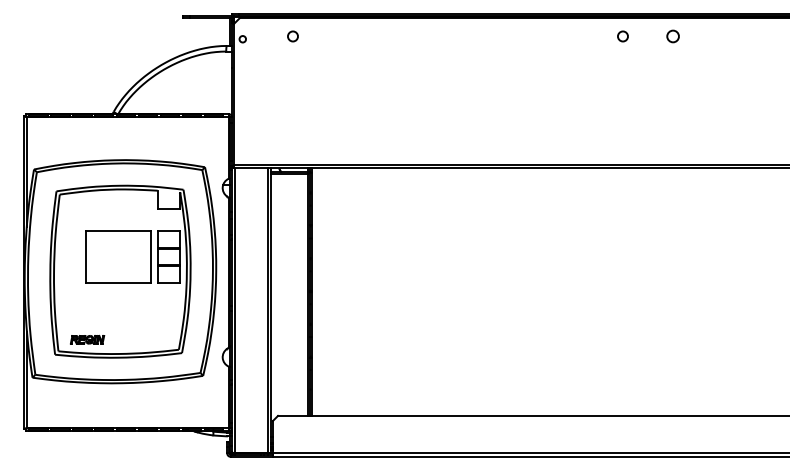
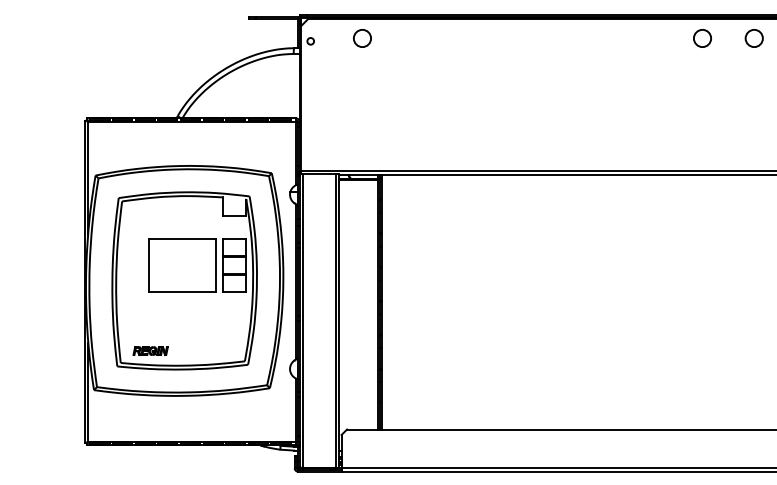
circle: (292, 36) -> (361, 38), size x1.67
circle: (622, 36) -> (702, 38), size x1.67
circle: (672, 36) -> (753, 38), size x1.43

